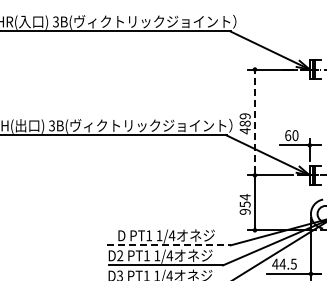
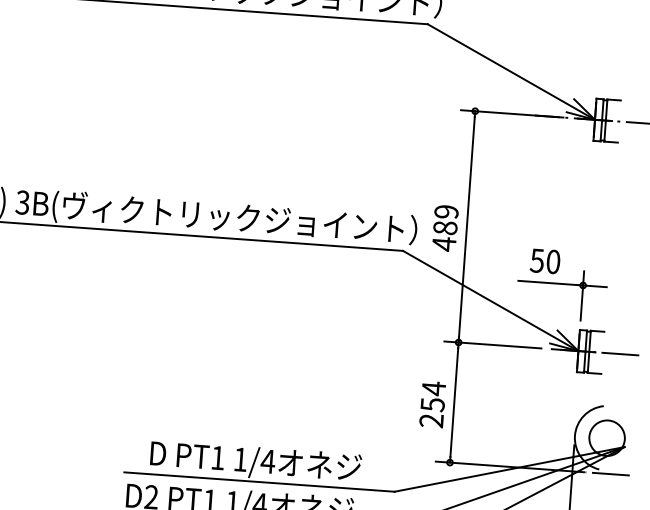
line: (254, 121) -> (466, 224), dashed -> solid
text: (288, 135) -> (538, 260), 60 -> 50
text: (245, 211) -> (432, 420), 954 -> 254
line: (168, 245) -> (258, 482), dashed -> solid

